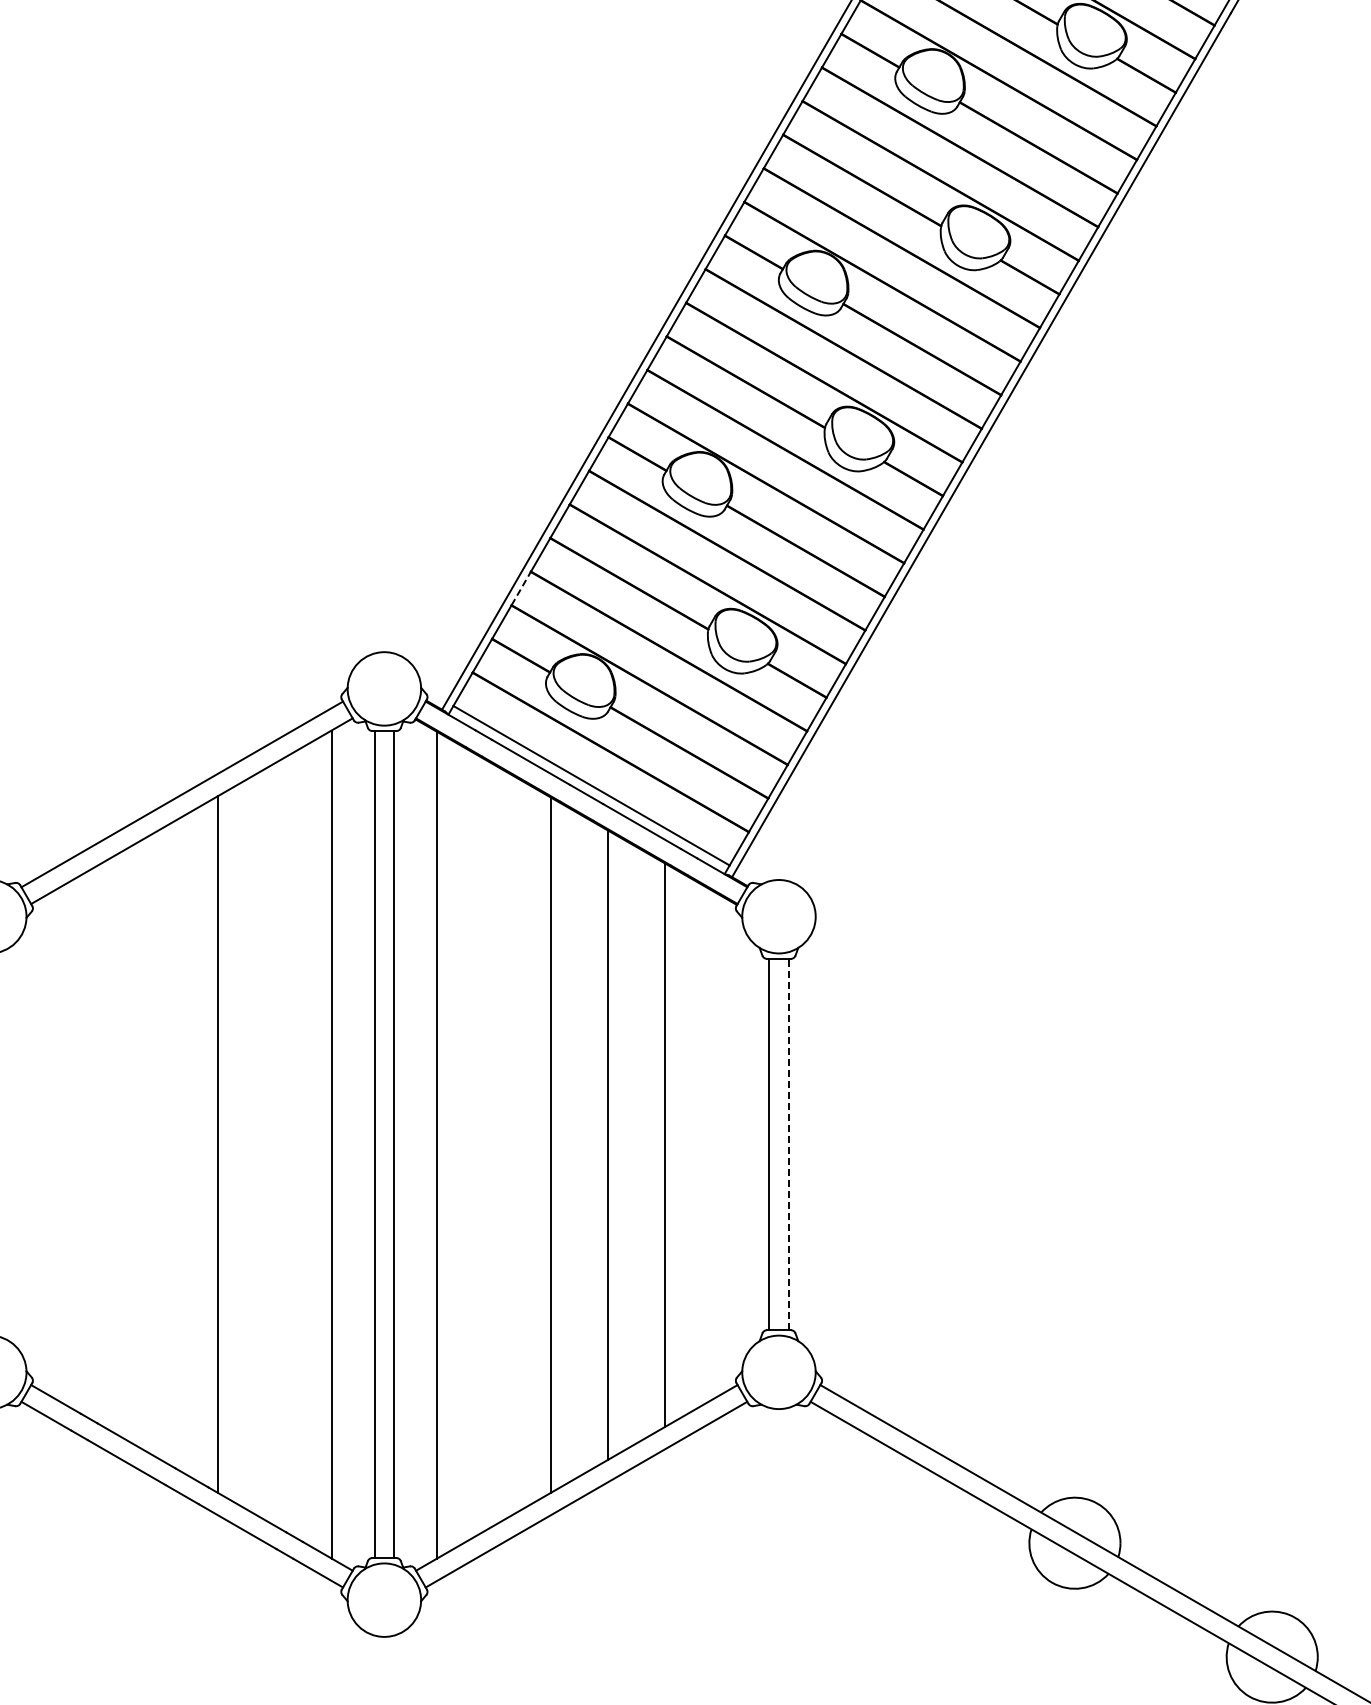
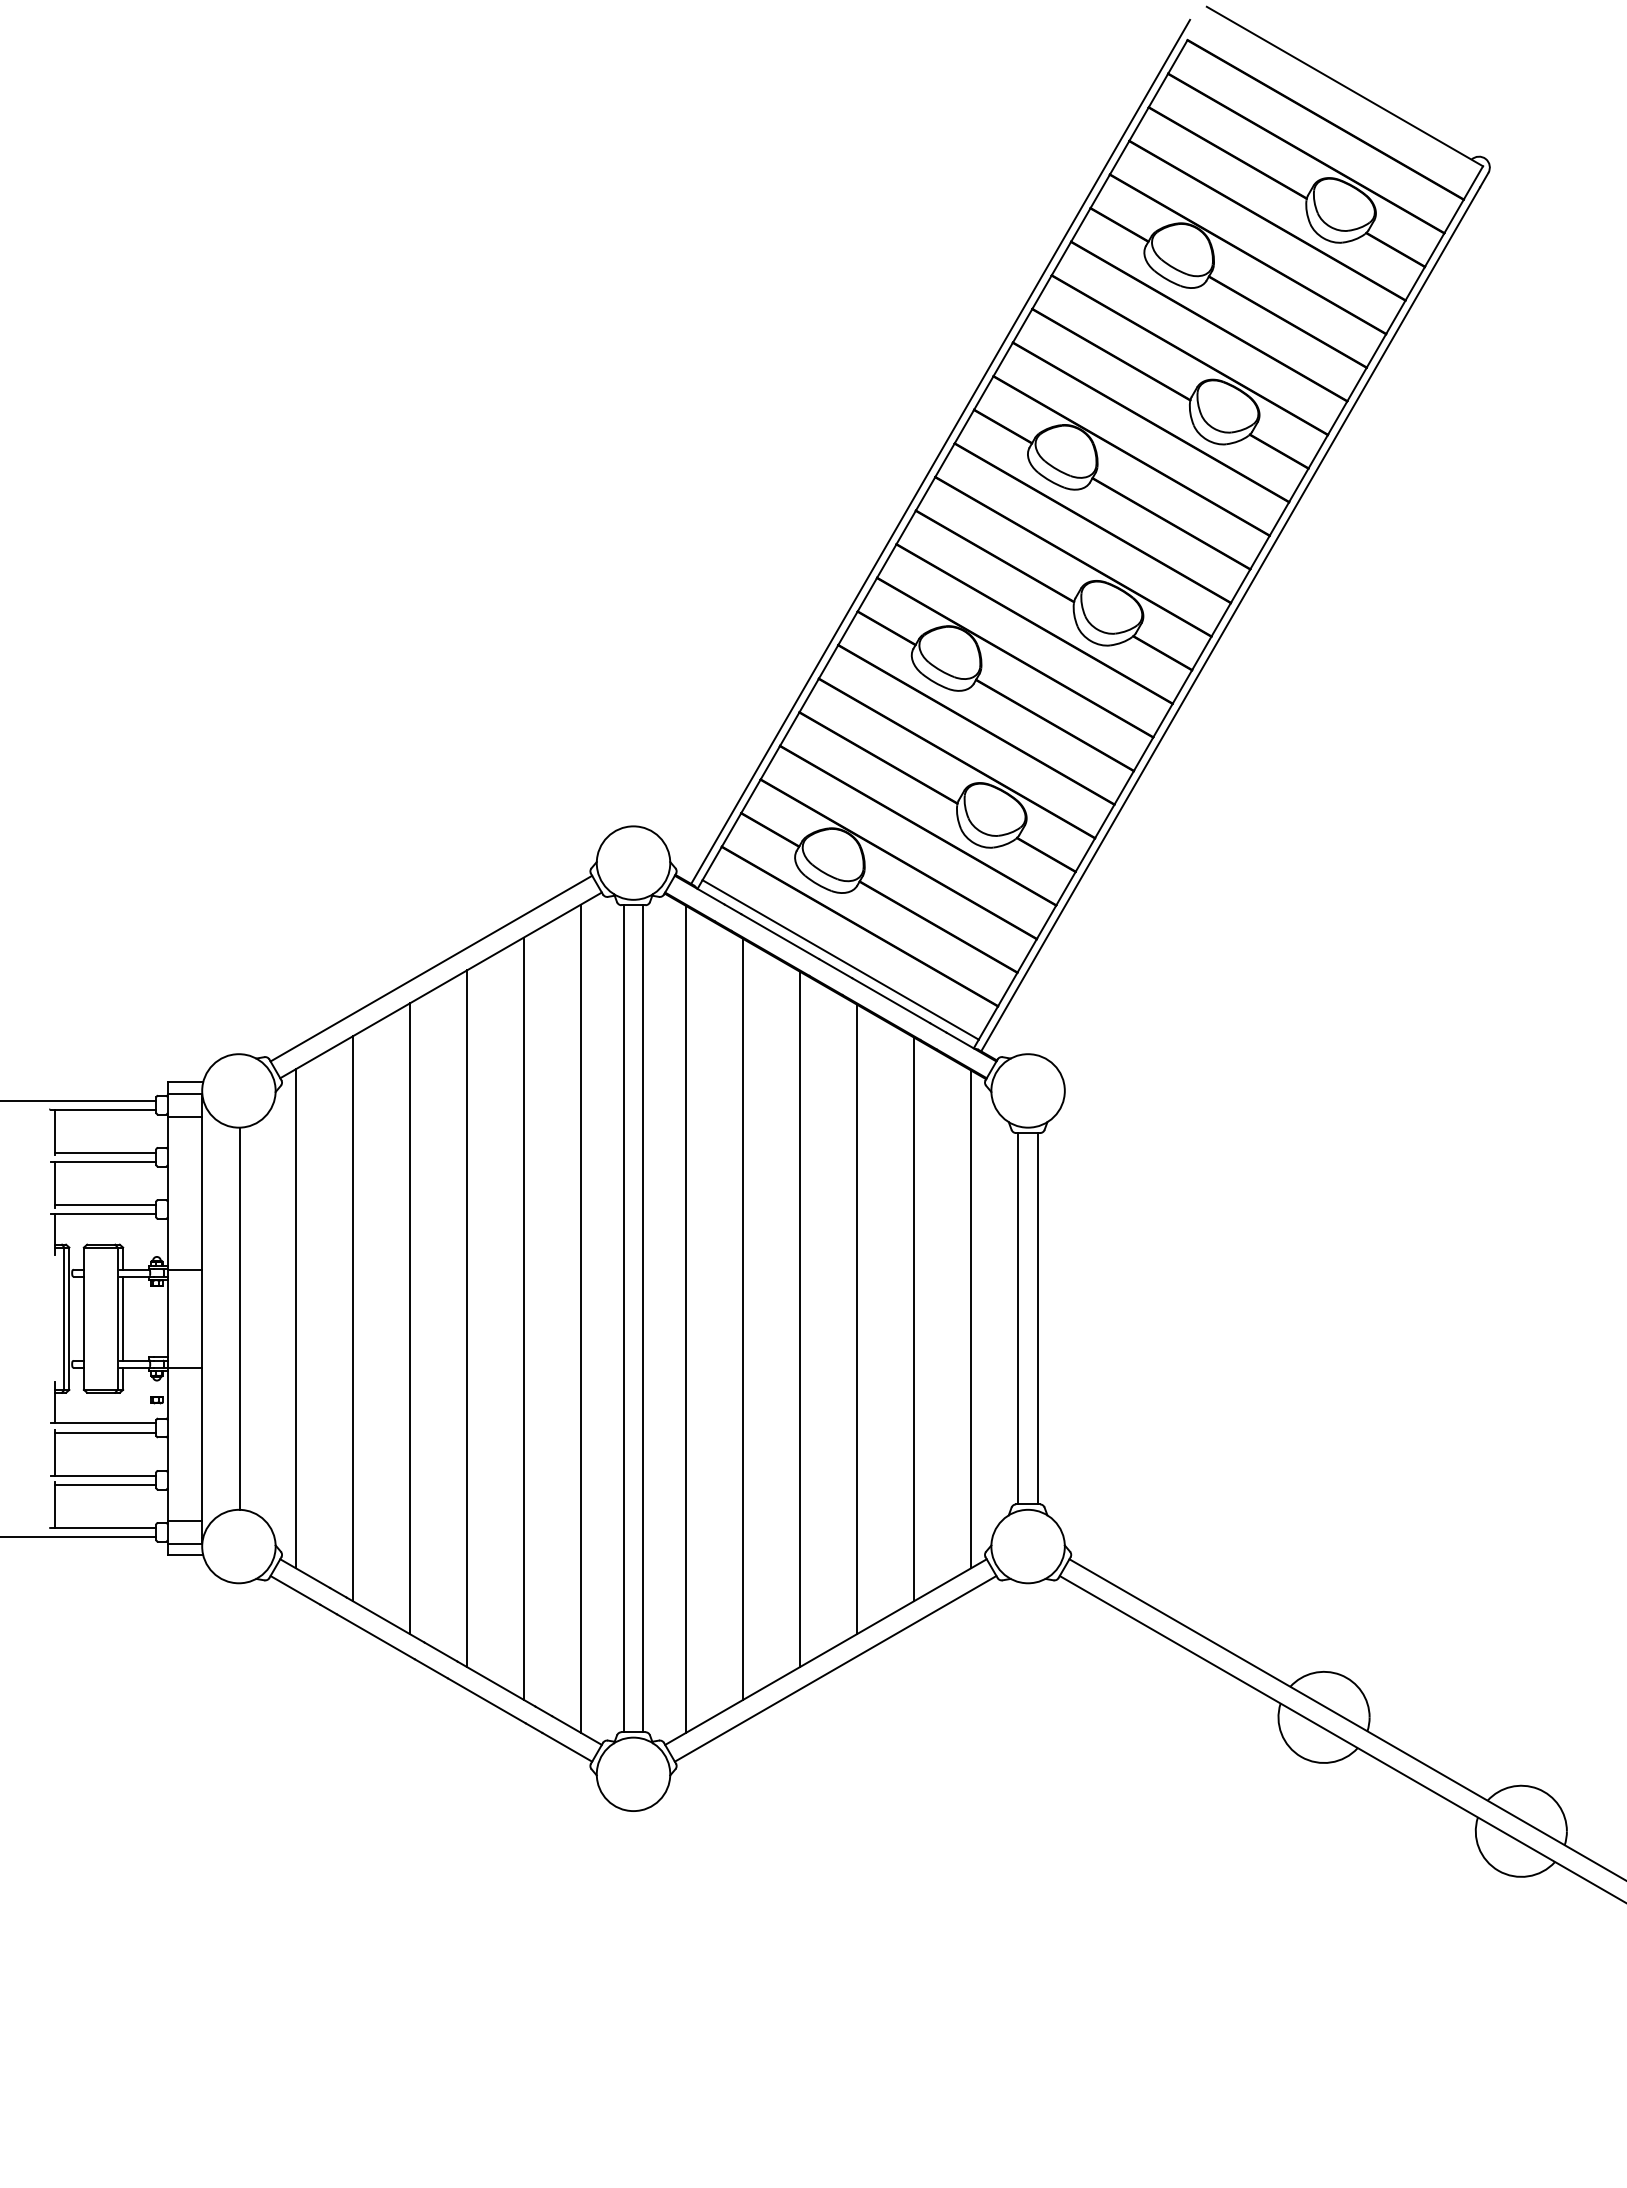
line: (521, 588) -> (770, 762), dashed -> solid
line: (47, 1144) -> (296, 1318), added
line: (104, 1144) -> (353, 1318), added
line: (160, 1144) -> (409, 1318), added
line: (274, 1144) -> (523, 1318), added
line: (494, 1144) -> (743, 1318), added
line: (788, 1144) -> (1037, 1318), dashed -> solid
line: (721, 1145) -> (970, 1319), added

